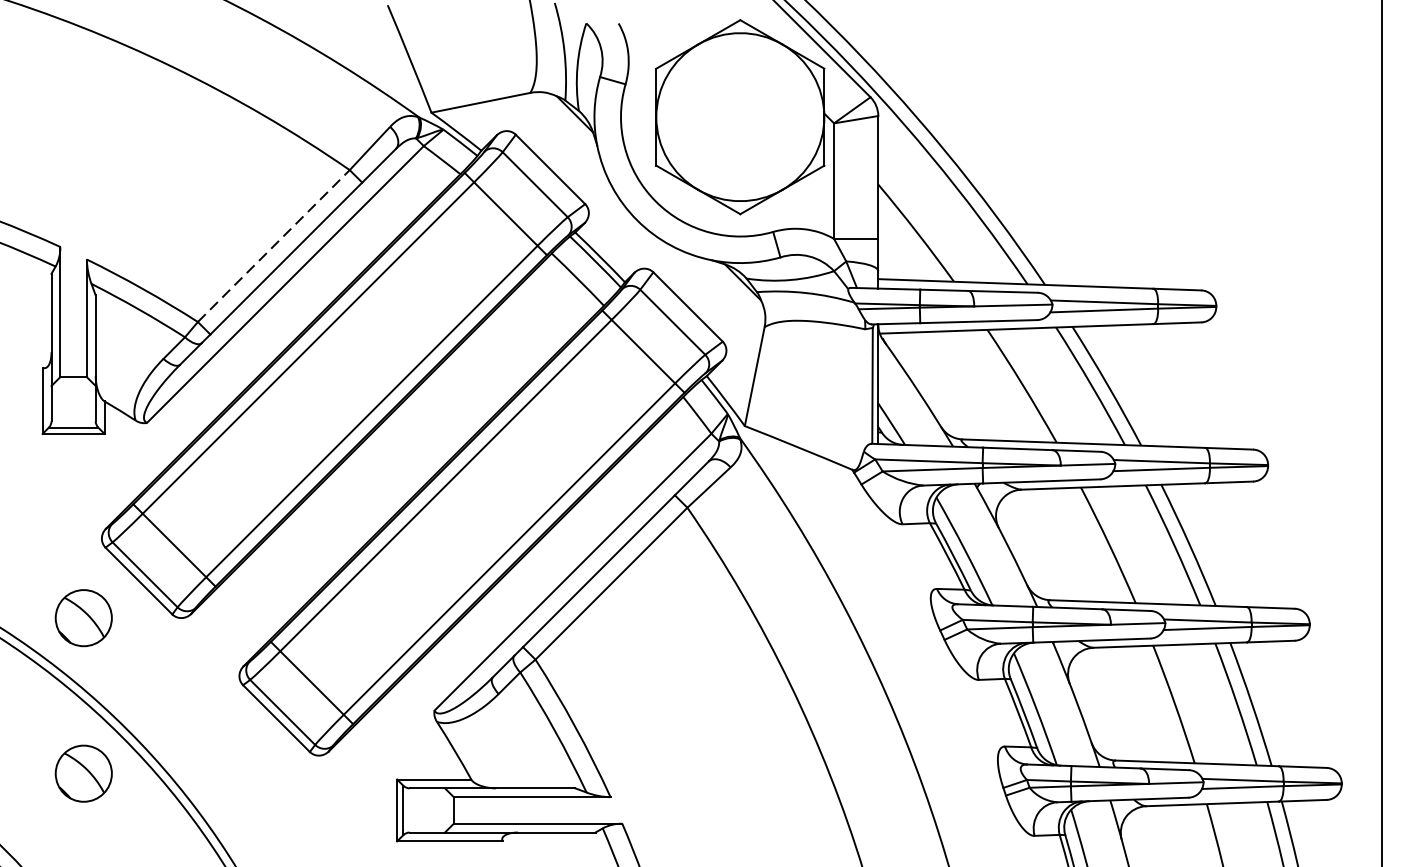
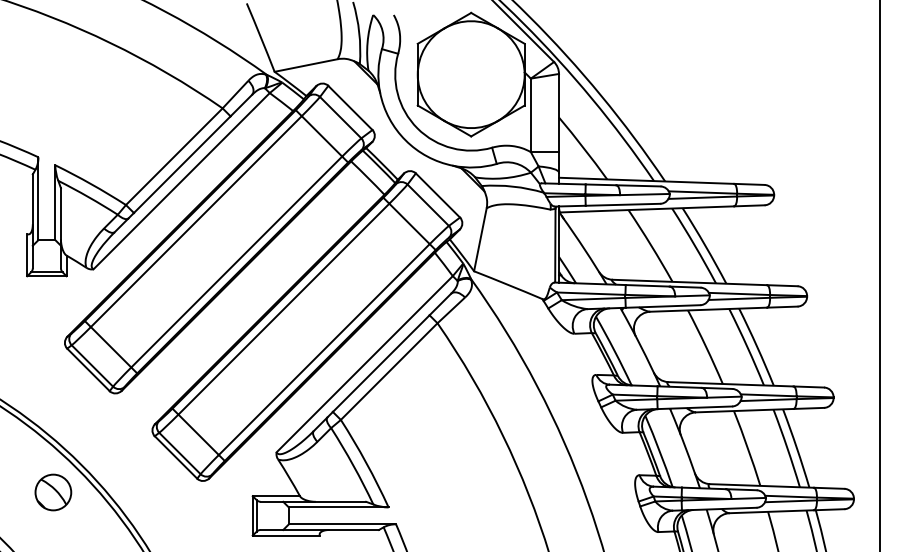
line: (274, 245) -> (174, 156), dashed -> solid
part: (83, 618) -> (53, 393), removed

